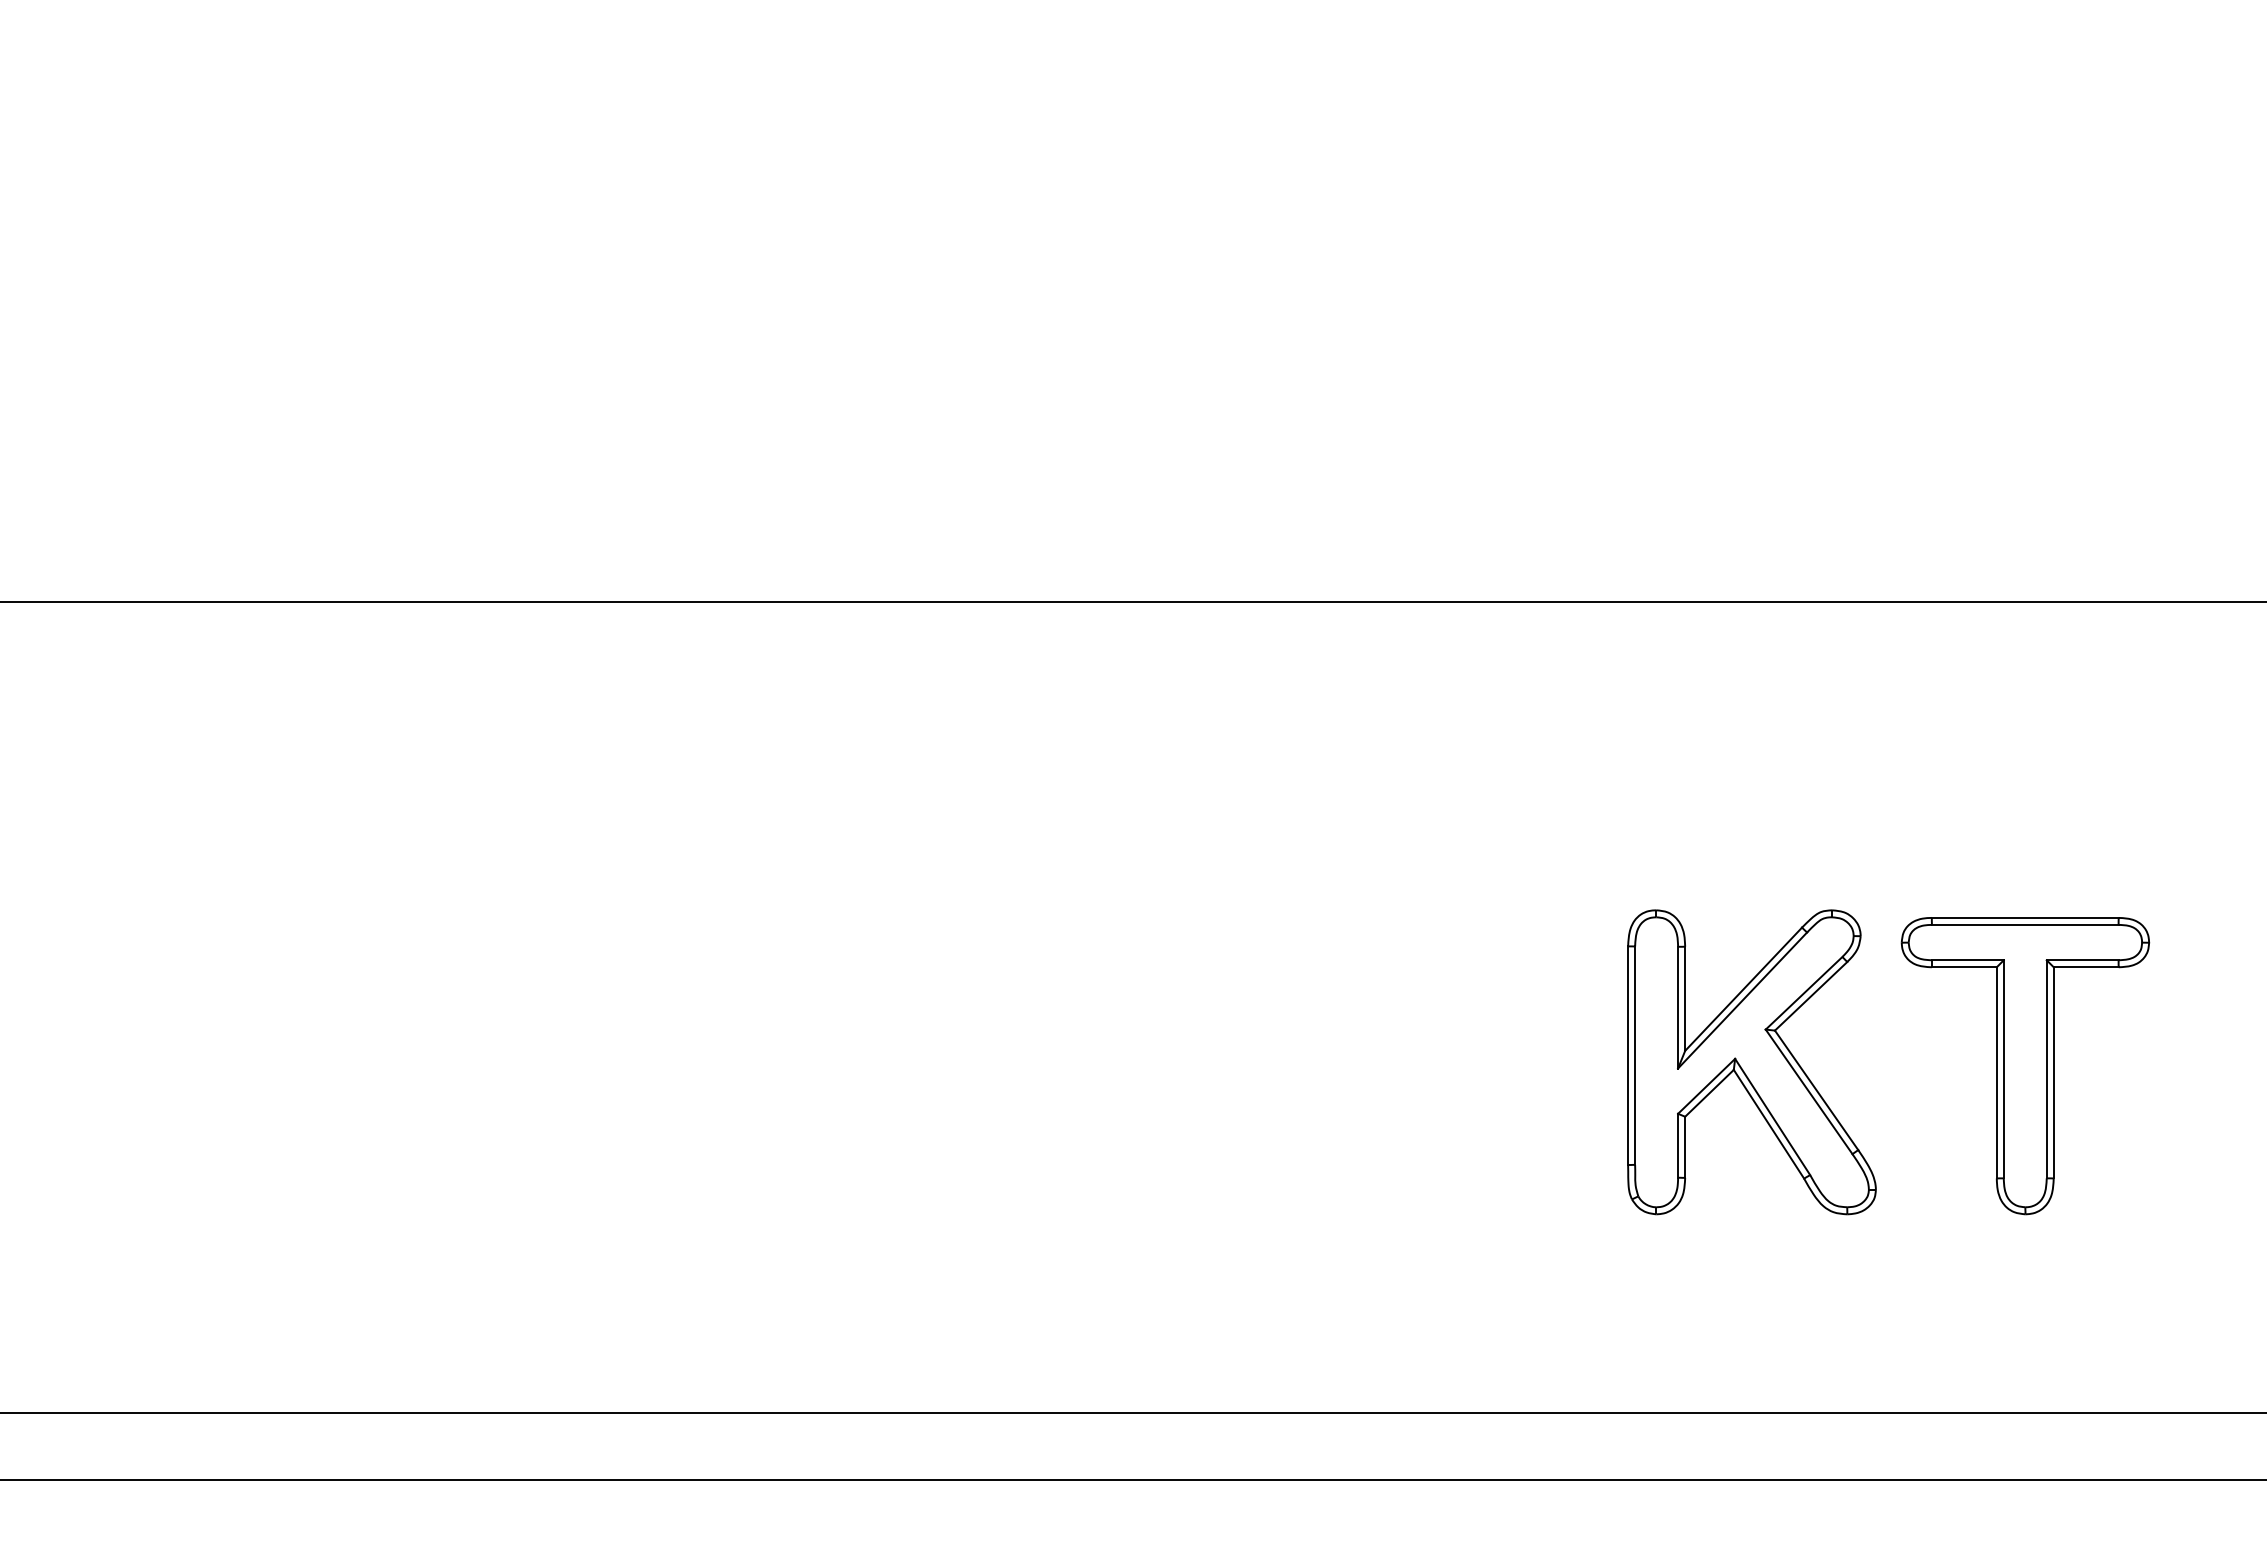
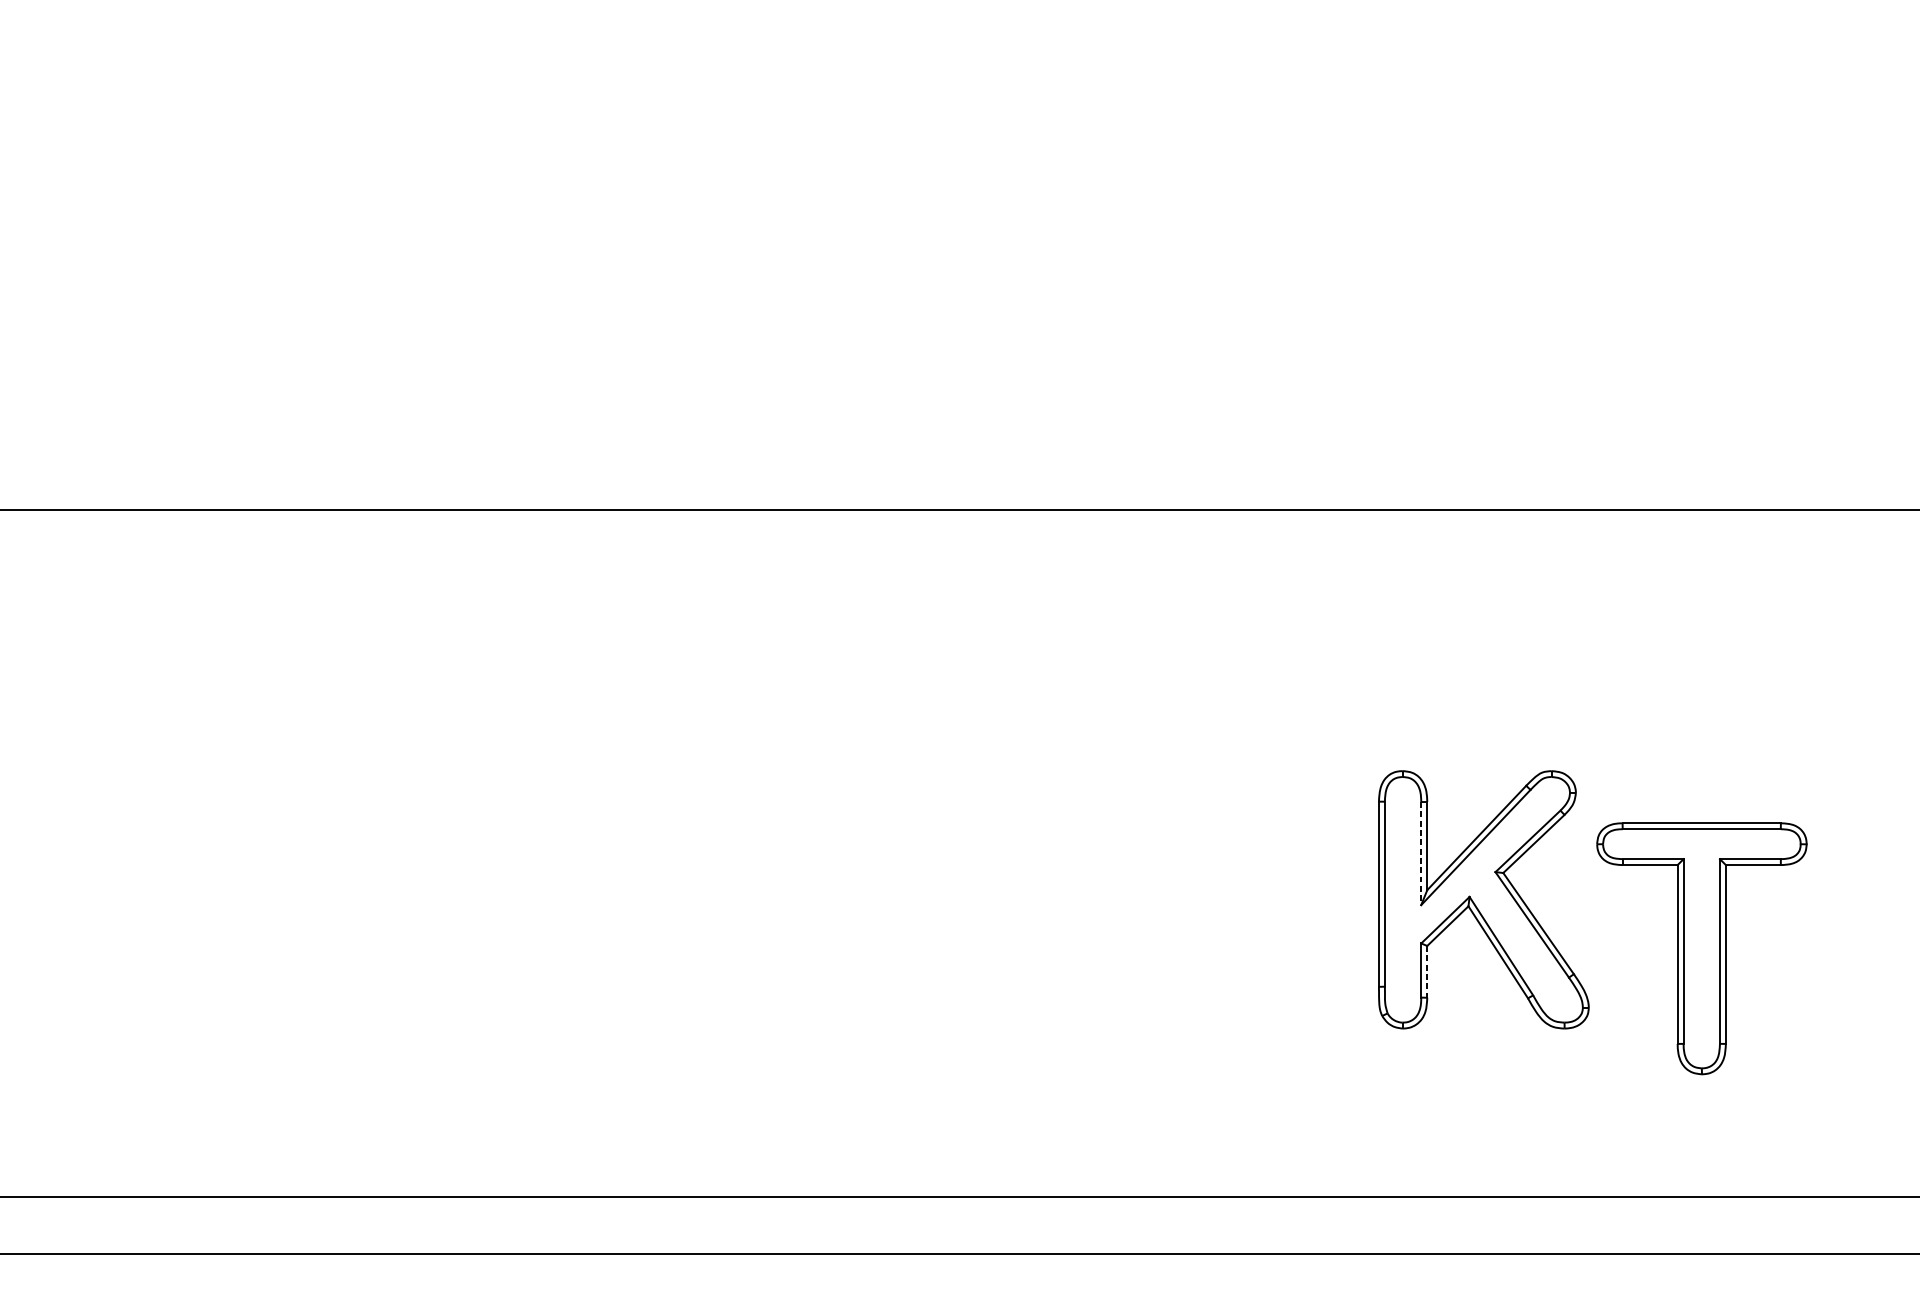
line: (1678, 1007) -> (1421, 853), solid -> dashed
part: (2025, 1066) -> (1701, 949), moved
line: (1685, 1147) -> (1427, 972), solid -> dashed

